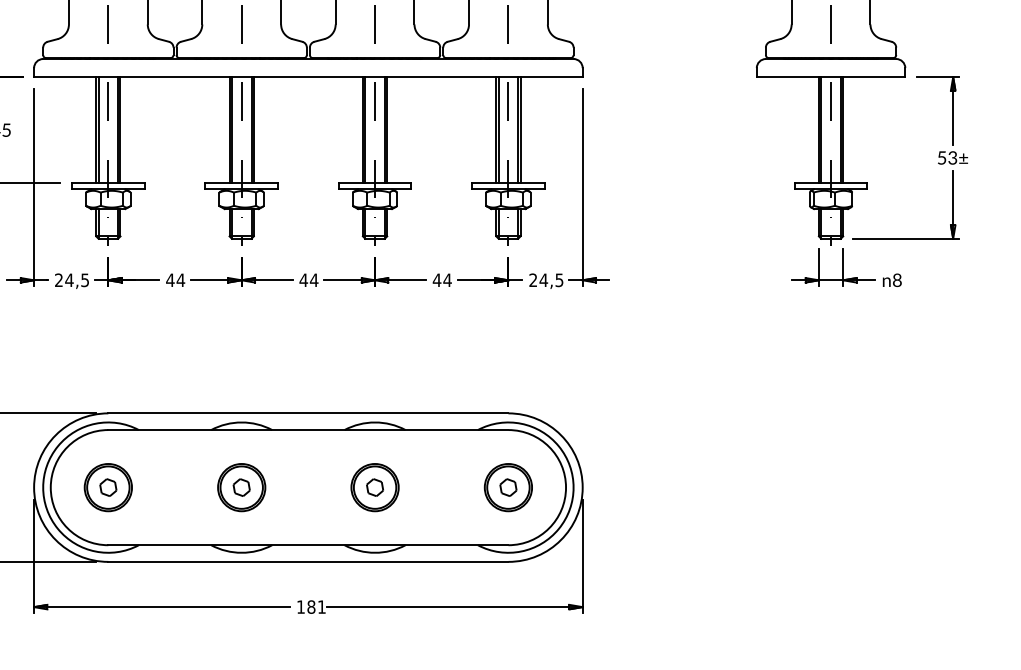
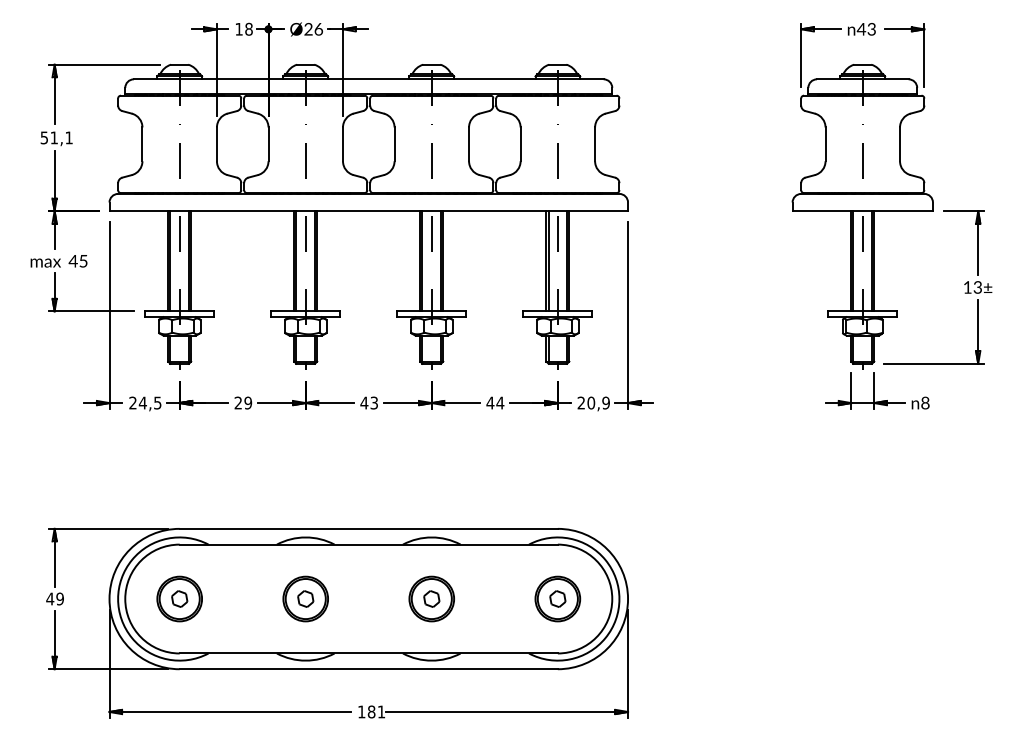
text: (941, 158) -> (967, 287), 53± -> 13±
text: (175, 279) -> (243, 402), 44 -> 29
text: (314, 279) -> (374, 402), 44 -> 43
text: (551, 279) -> (598, 402), 24,5 -> 20,9

